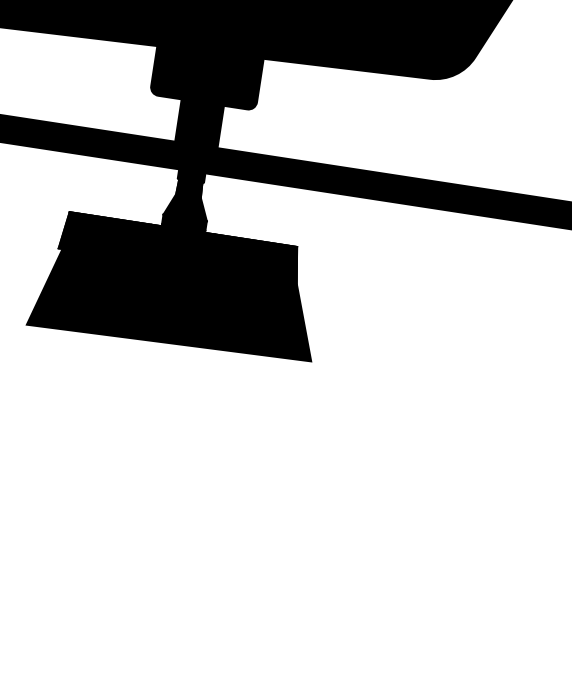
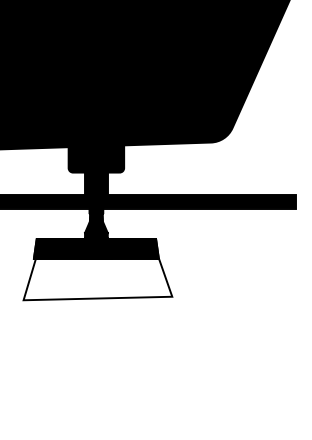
fill: (173, 306) -> (97, 279), removed

